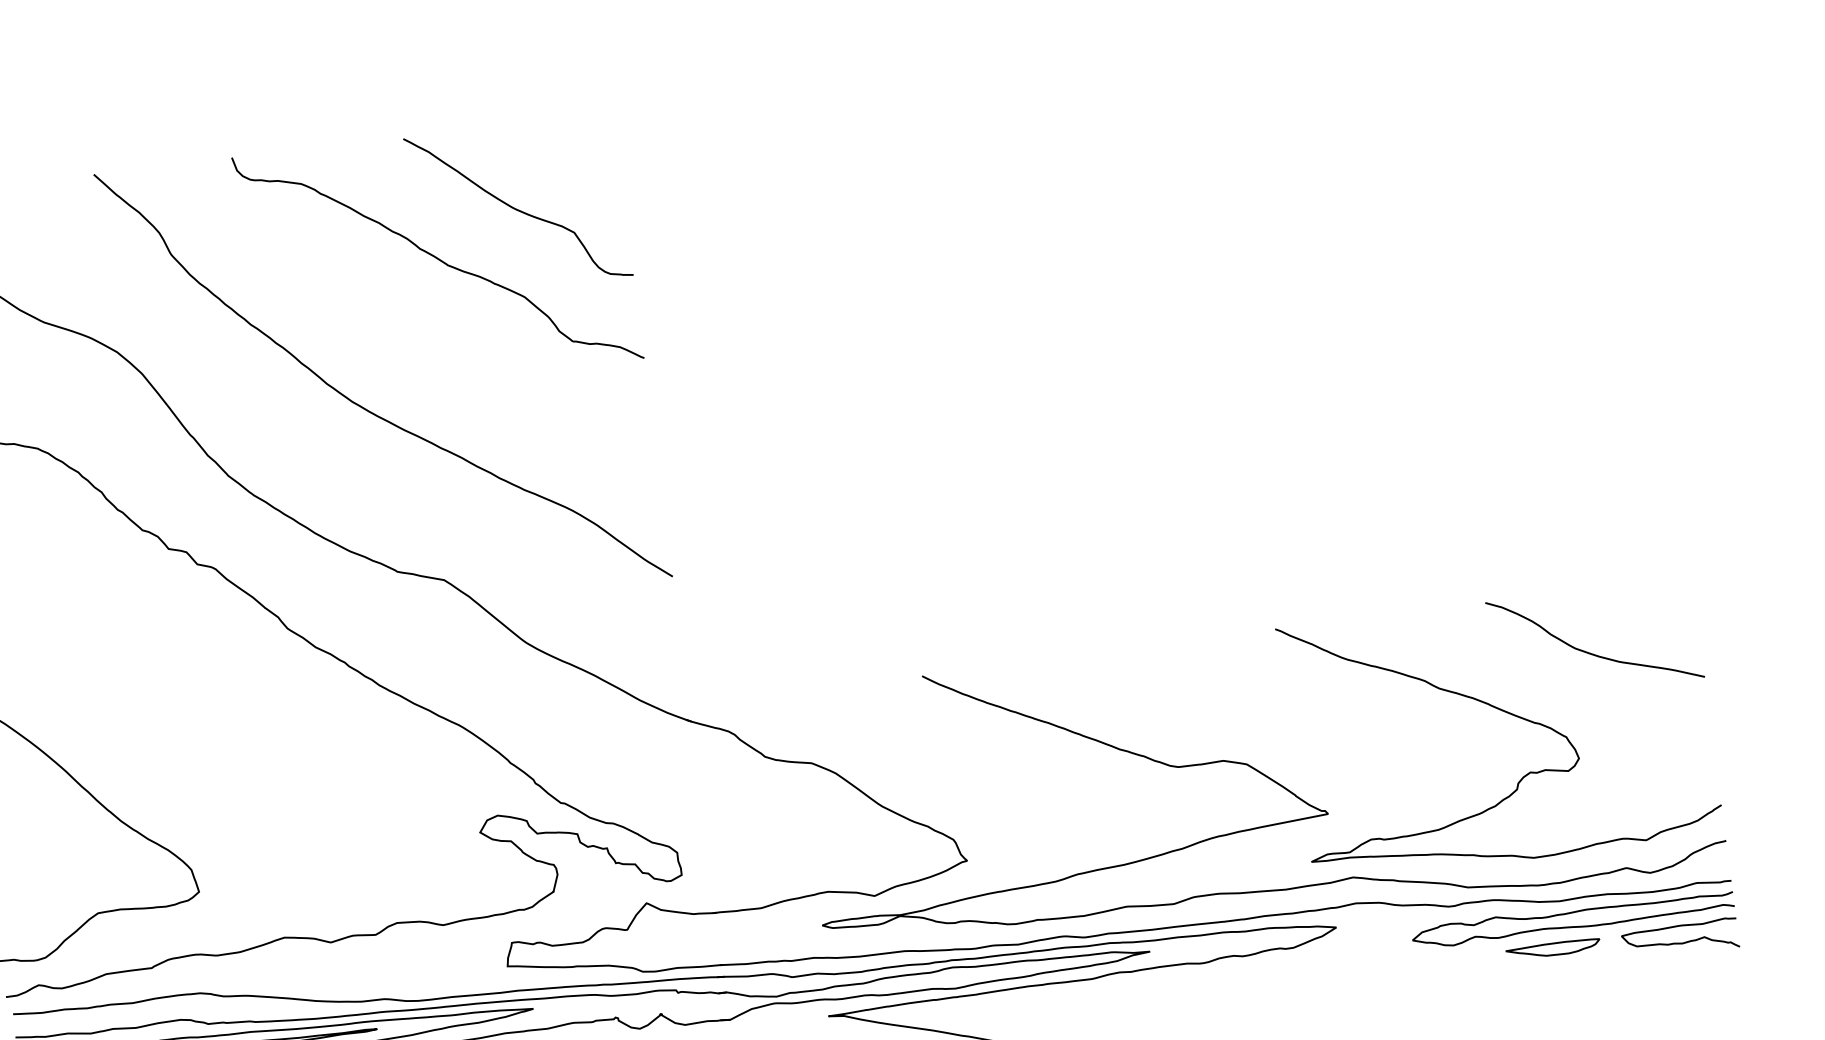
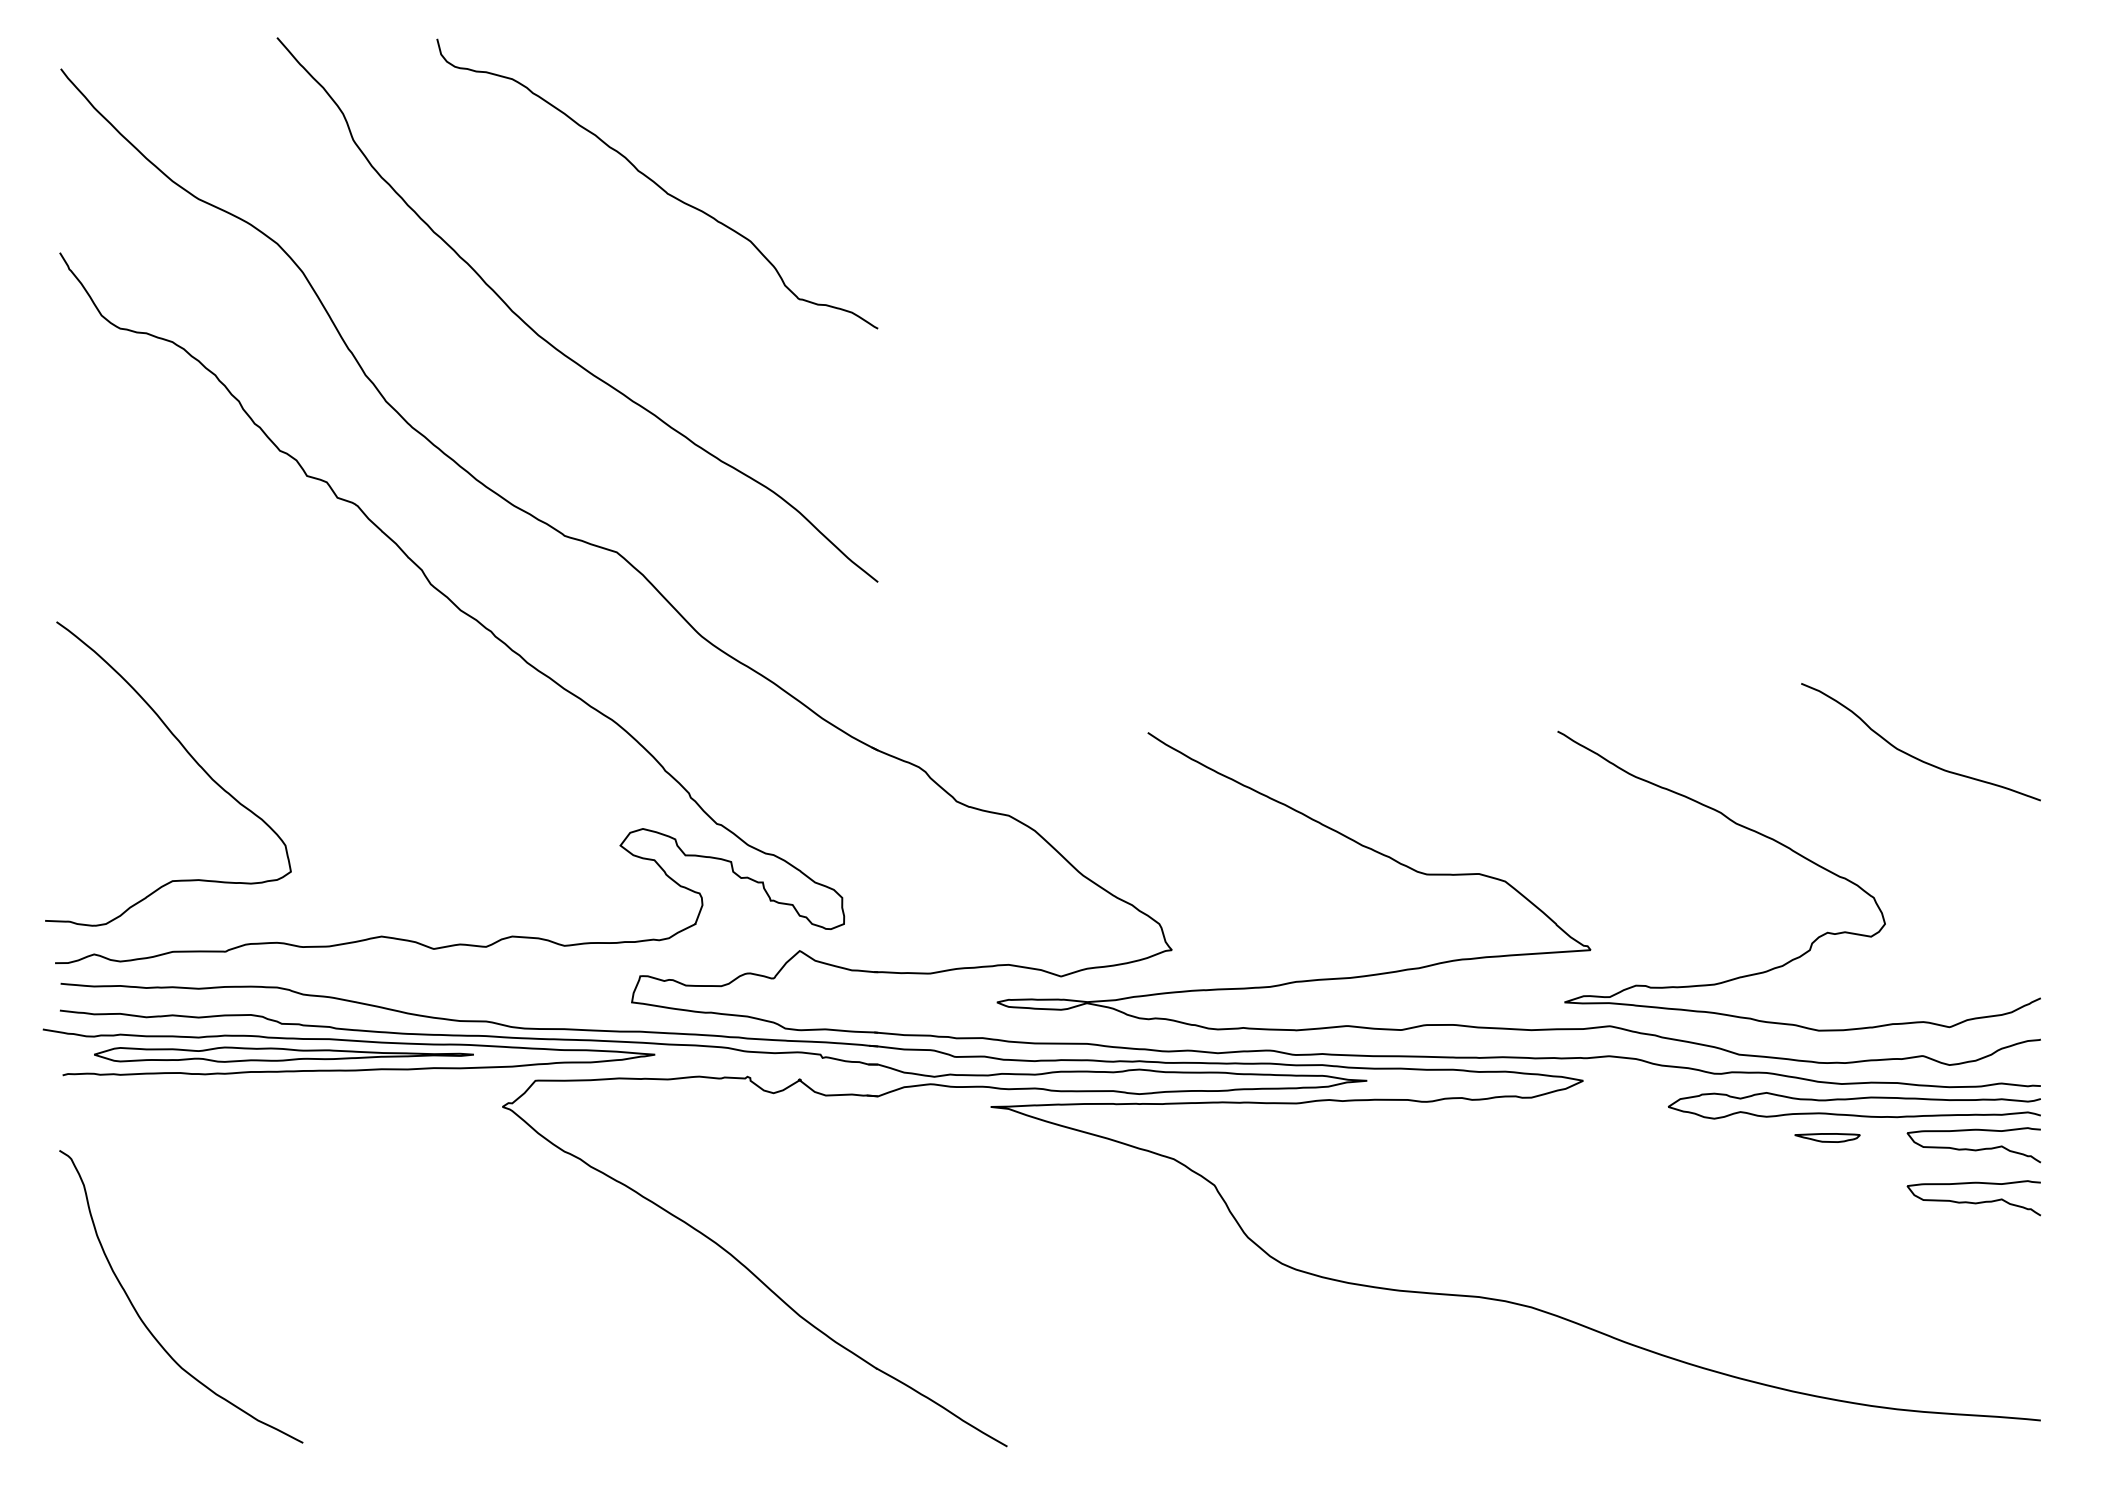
curve: (516, 208) -> (754, 139), removed
curve: (1591, 653) -> (1914, 756), moved
part: (1553, 948) -> (1827, 1137), size x0.6
curve: (1686, 988) -> (1973, 1202), added

